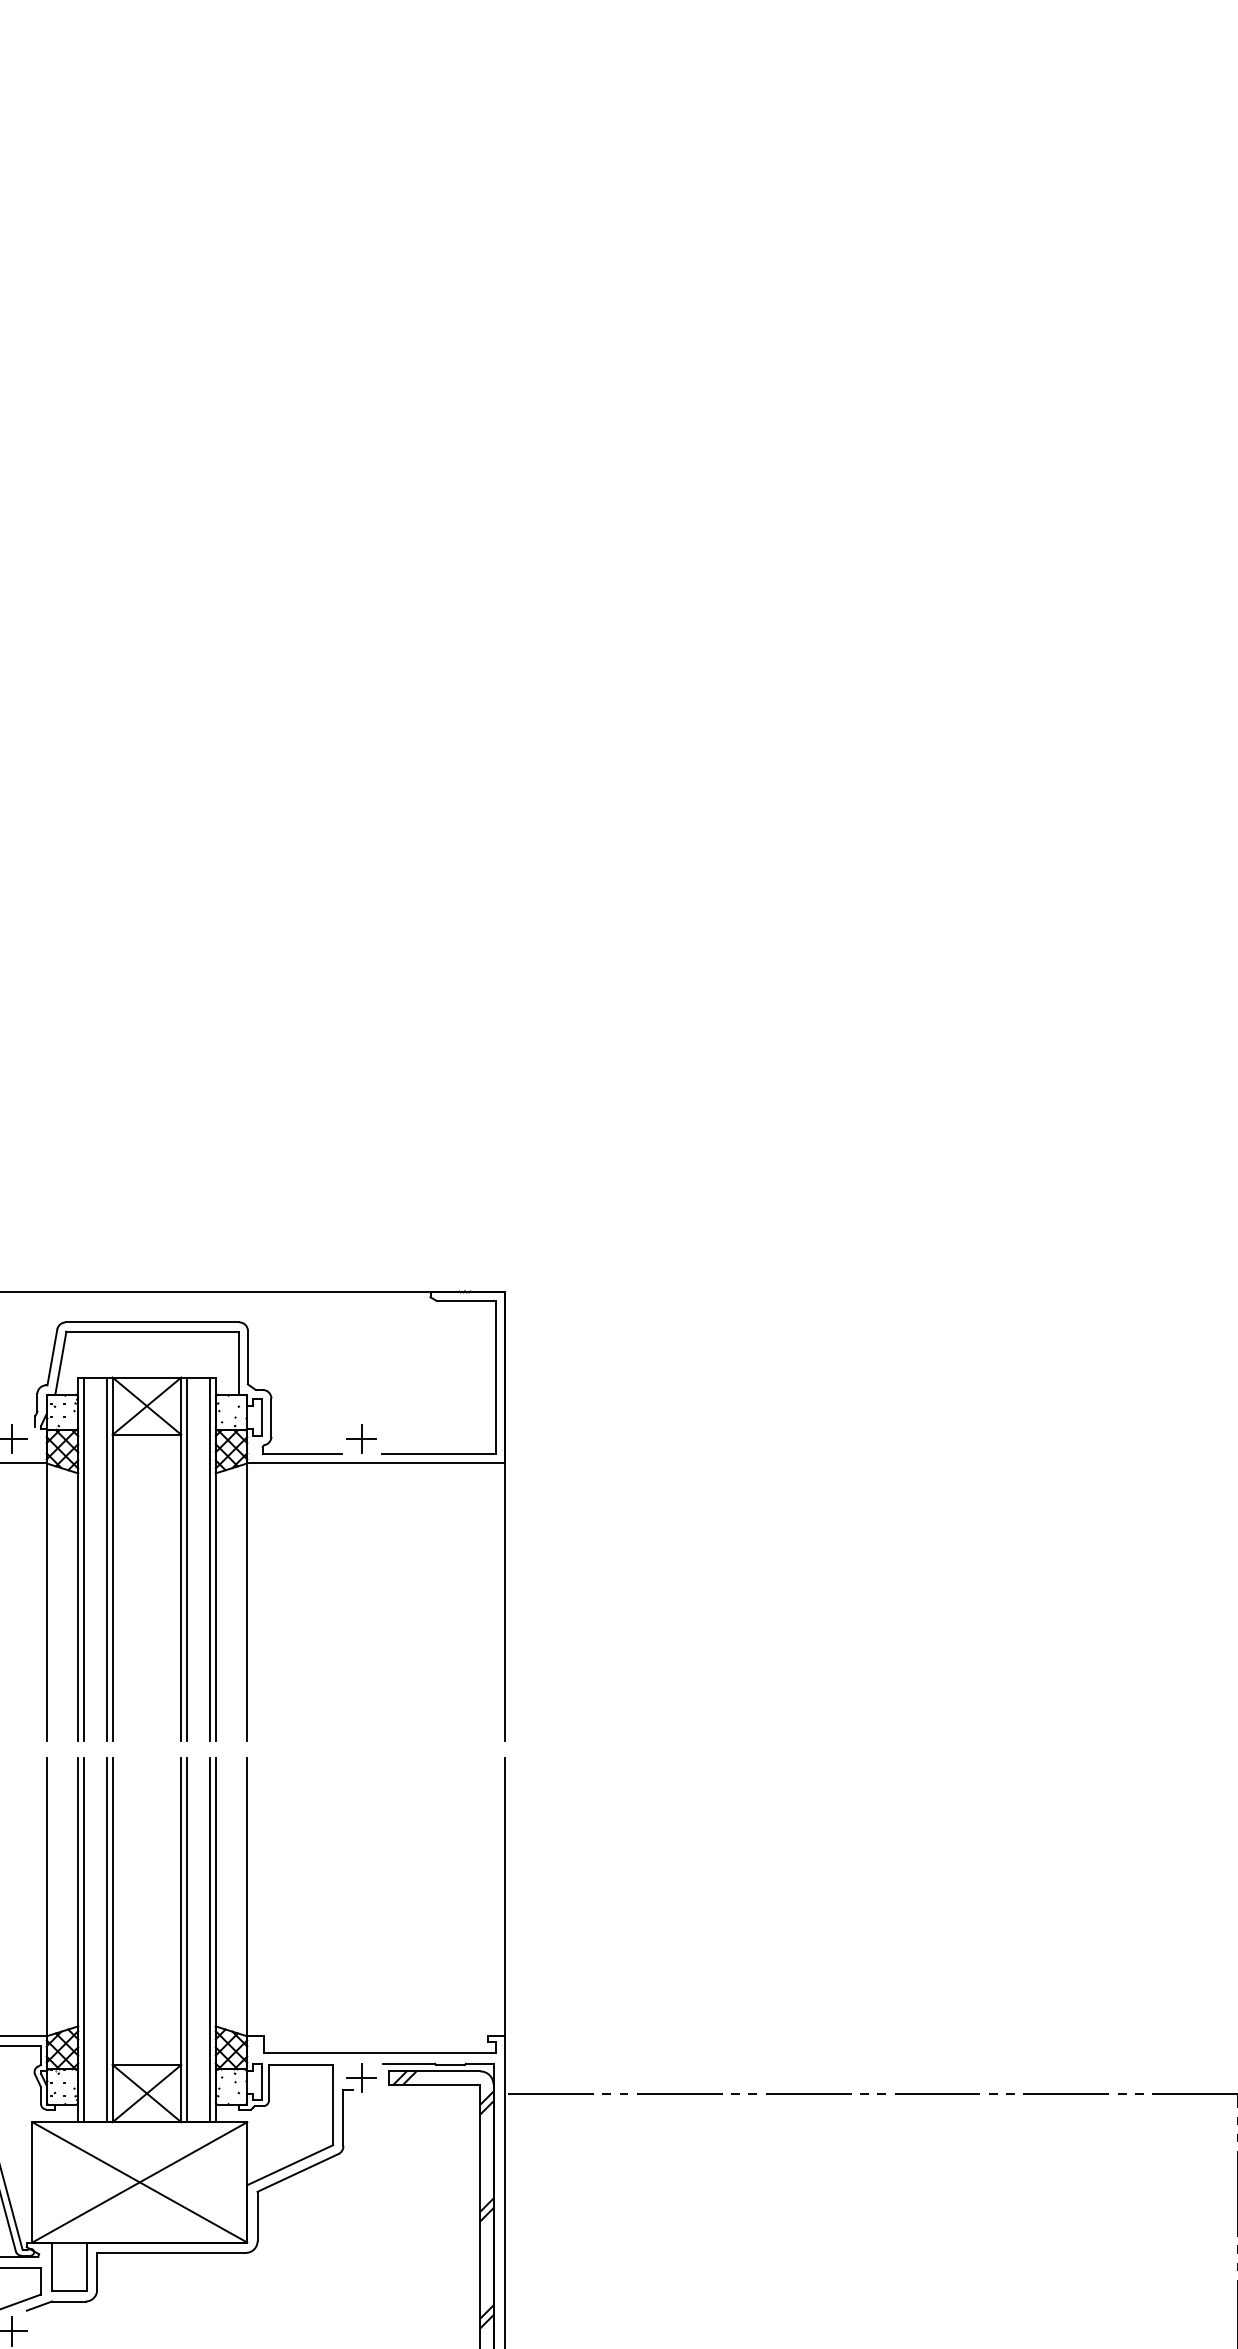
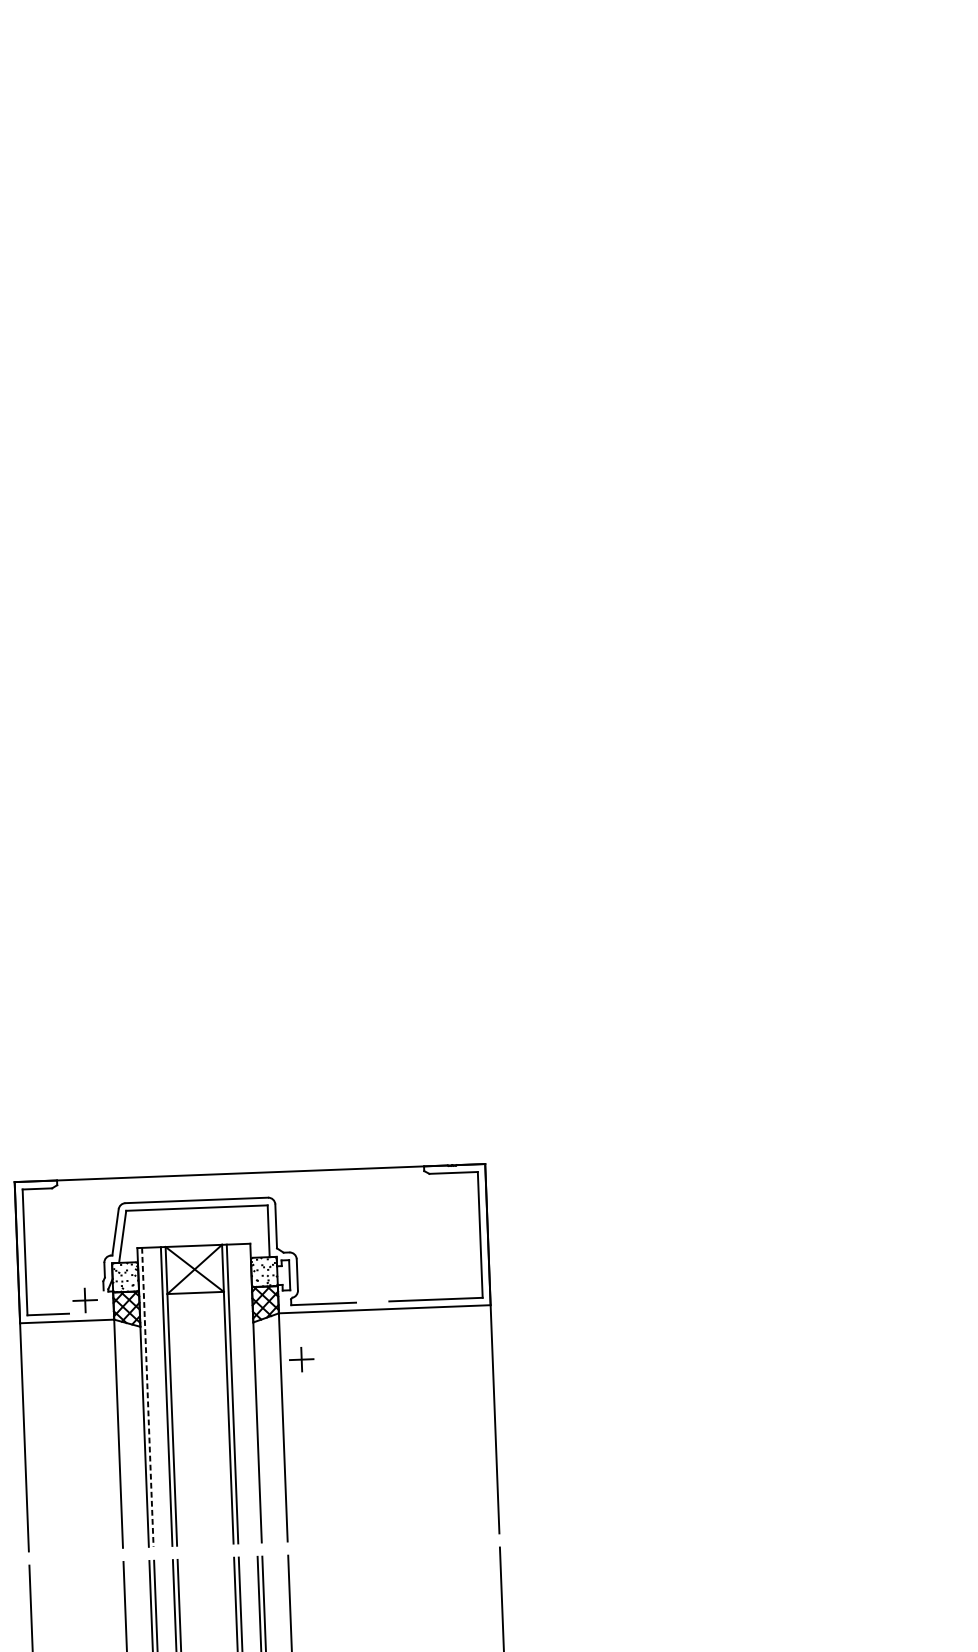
part: (361, 1438) -> (301, 1359), moved
line: (83, 1559) -> (147, 1397), solid -> dashed
line: (209, 1559) -> (250, 1393), removed

